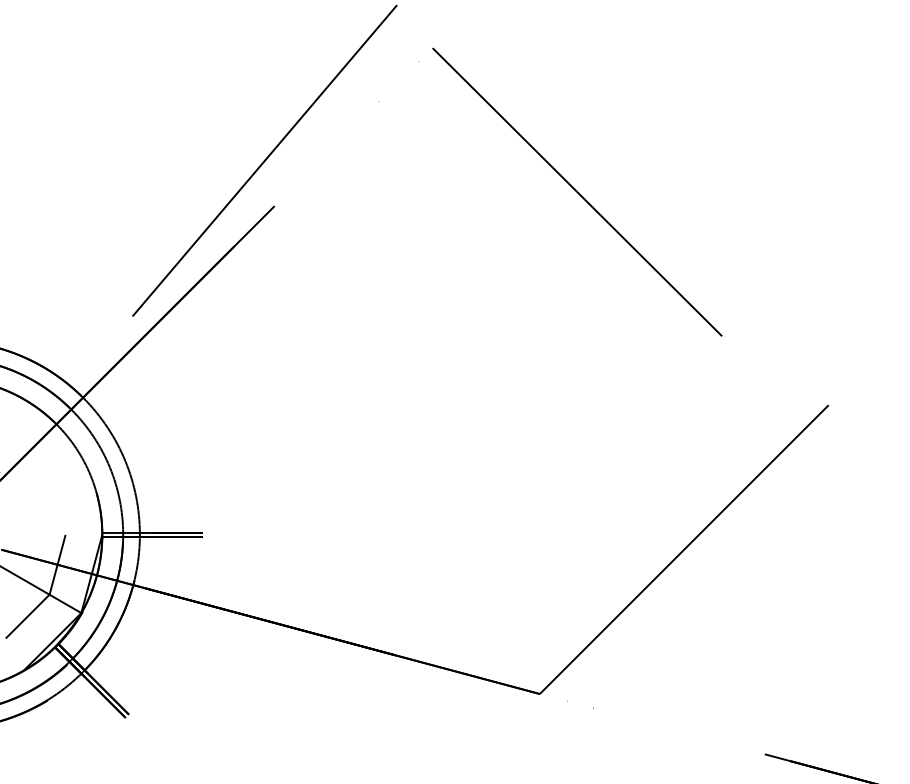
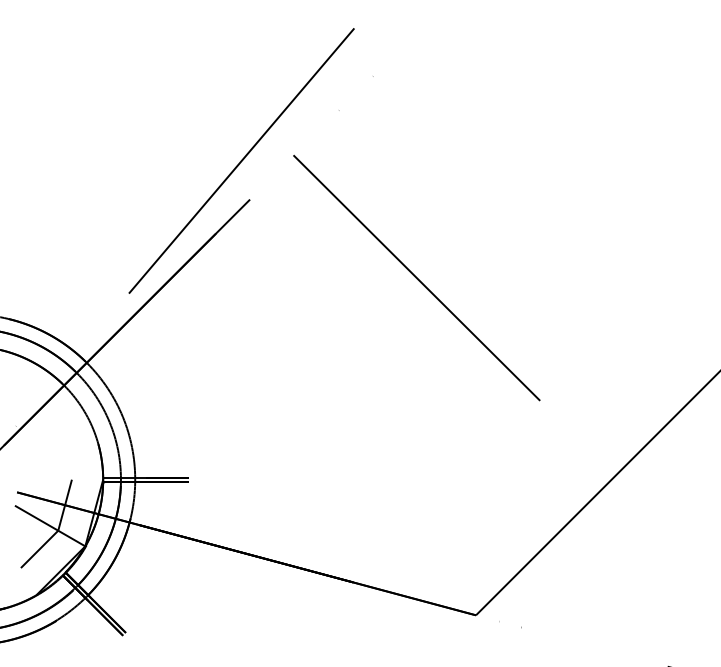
line: (577, 191) -> (416, 277), moved

